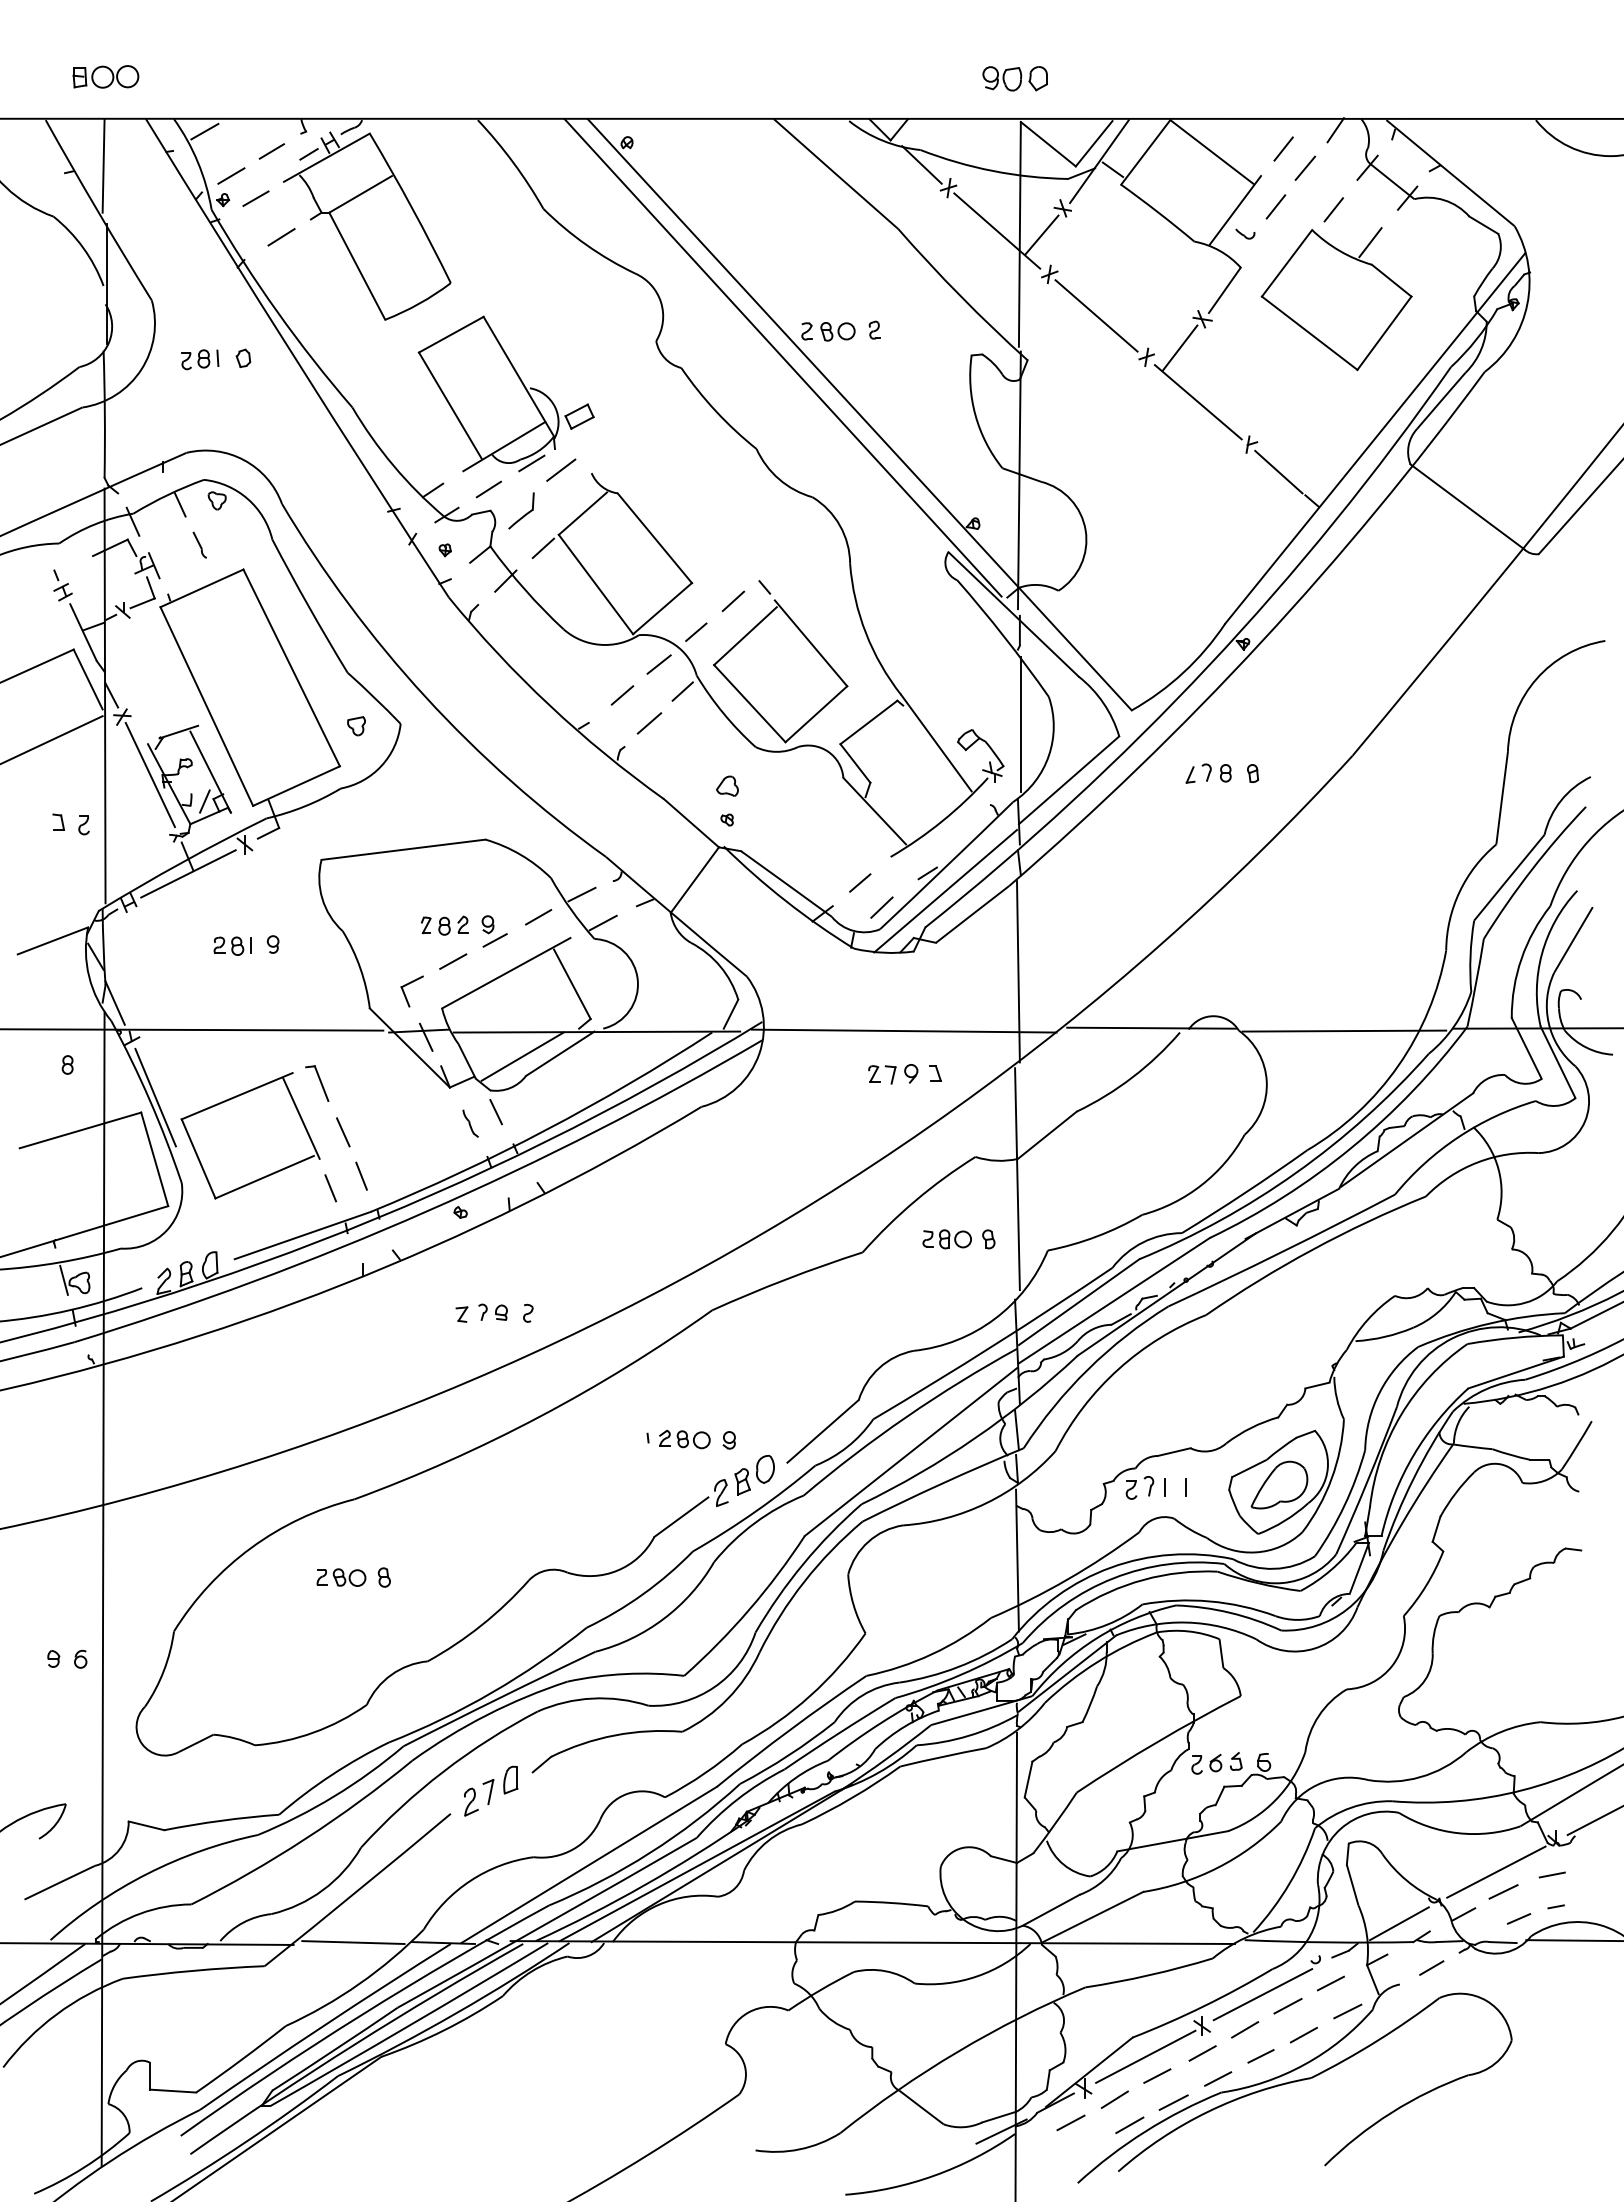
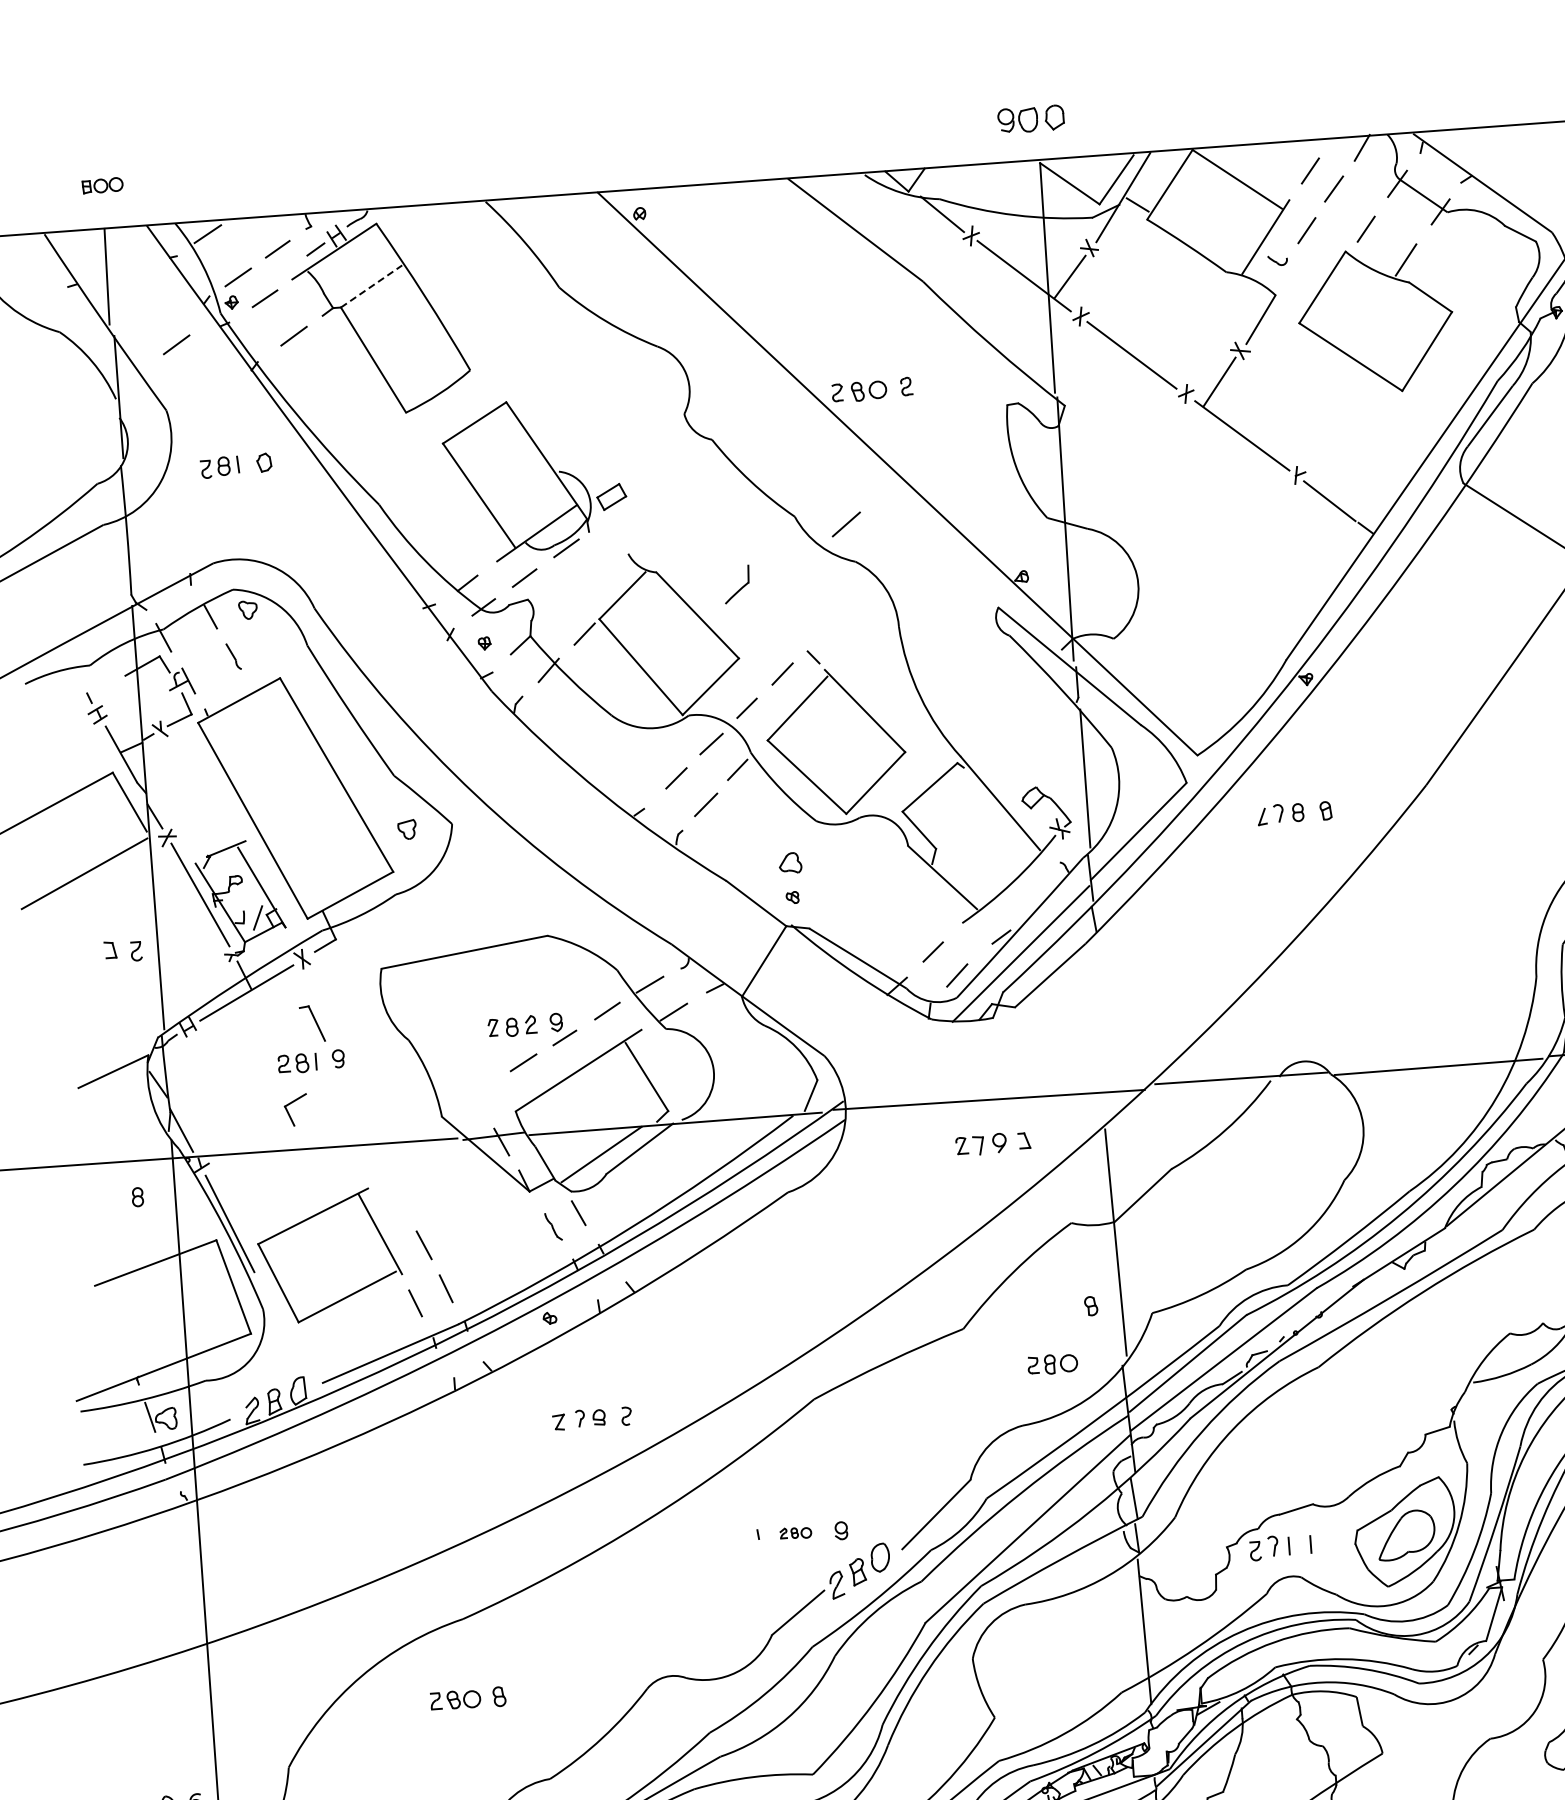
part: (105, 76) -> (102, 185), size x0.6
line: (361, 194) -> (372, 286), solid -> dashed
line: (166, 237) -> (176, 345), added
line: (782, 357) -> (814, 421), removed
line: (561, 469) -> (846, 523), moved
part: (521, 510) -> (737, 584), moved
line: (1018, 971) -> (1101, 1030), removed
part: (405, 993) -> (289, 1112), moved
part: (317, 1083) -> (312, 1023), moved
part: (946, 1239) -> (1052, 1364), moved
part: (684, 1439) -> (795, 1533), size x0.6

